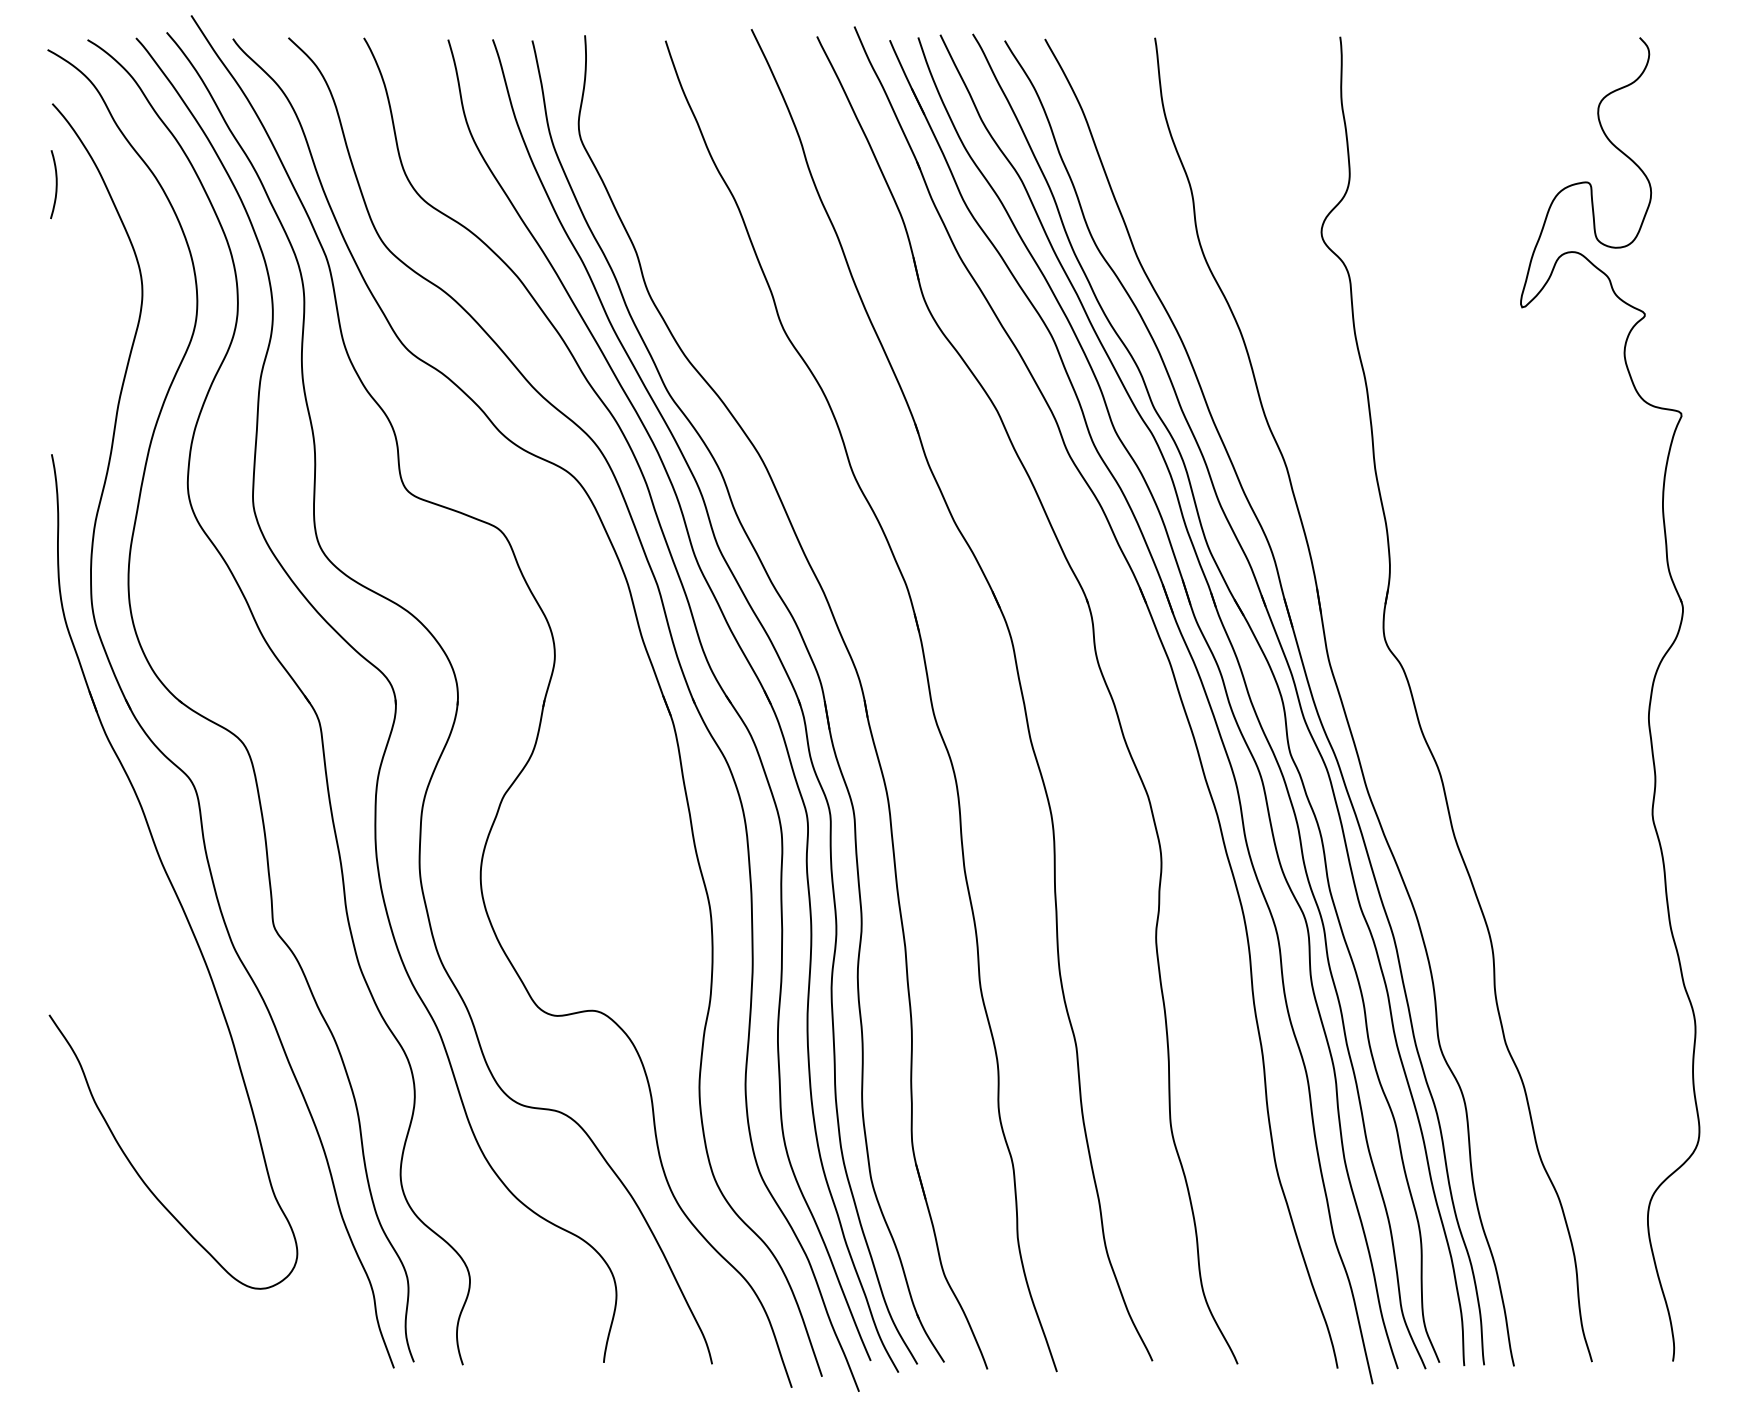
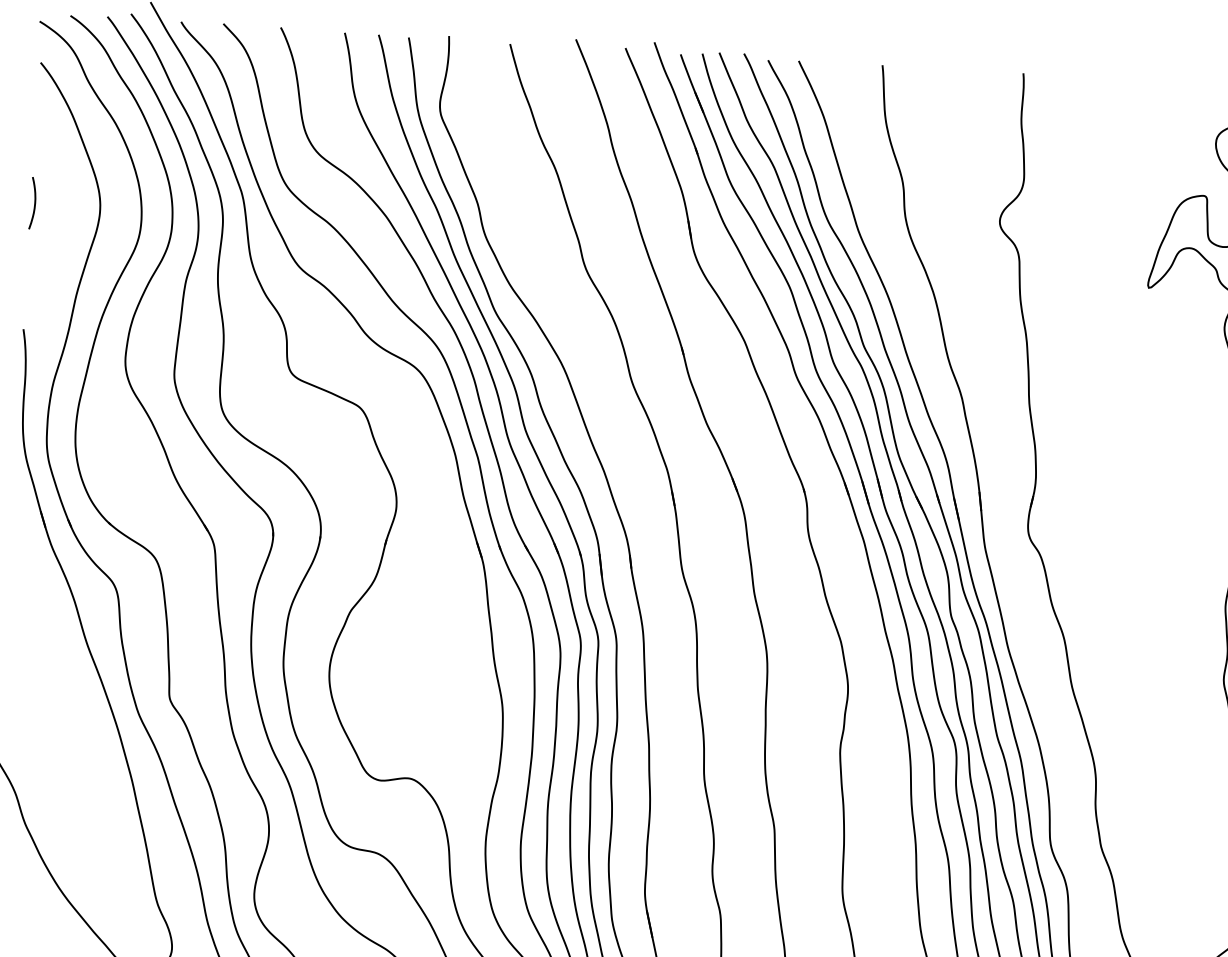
curve: (55, 184) -> (34, 203), moved

